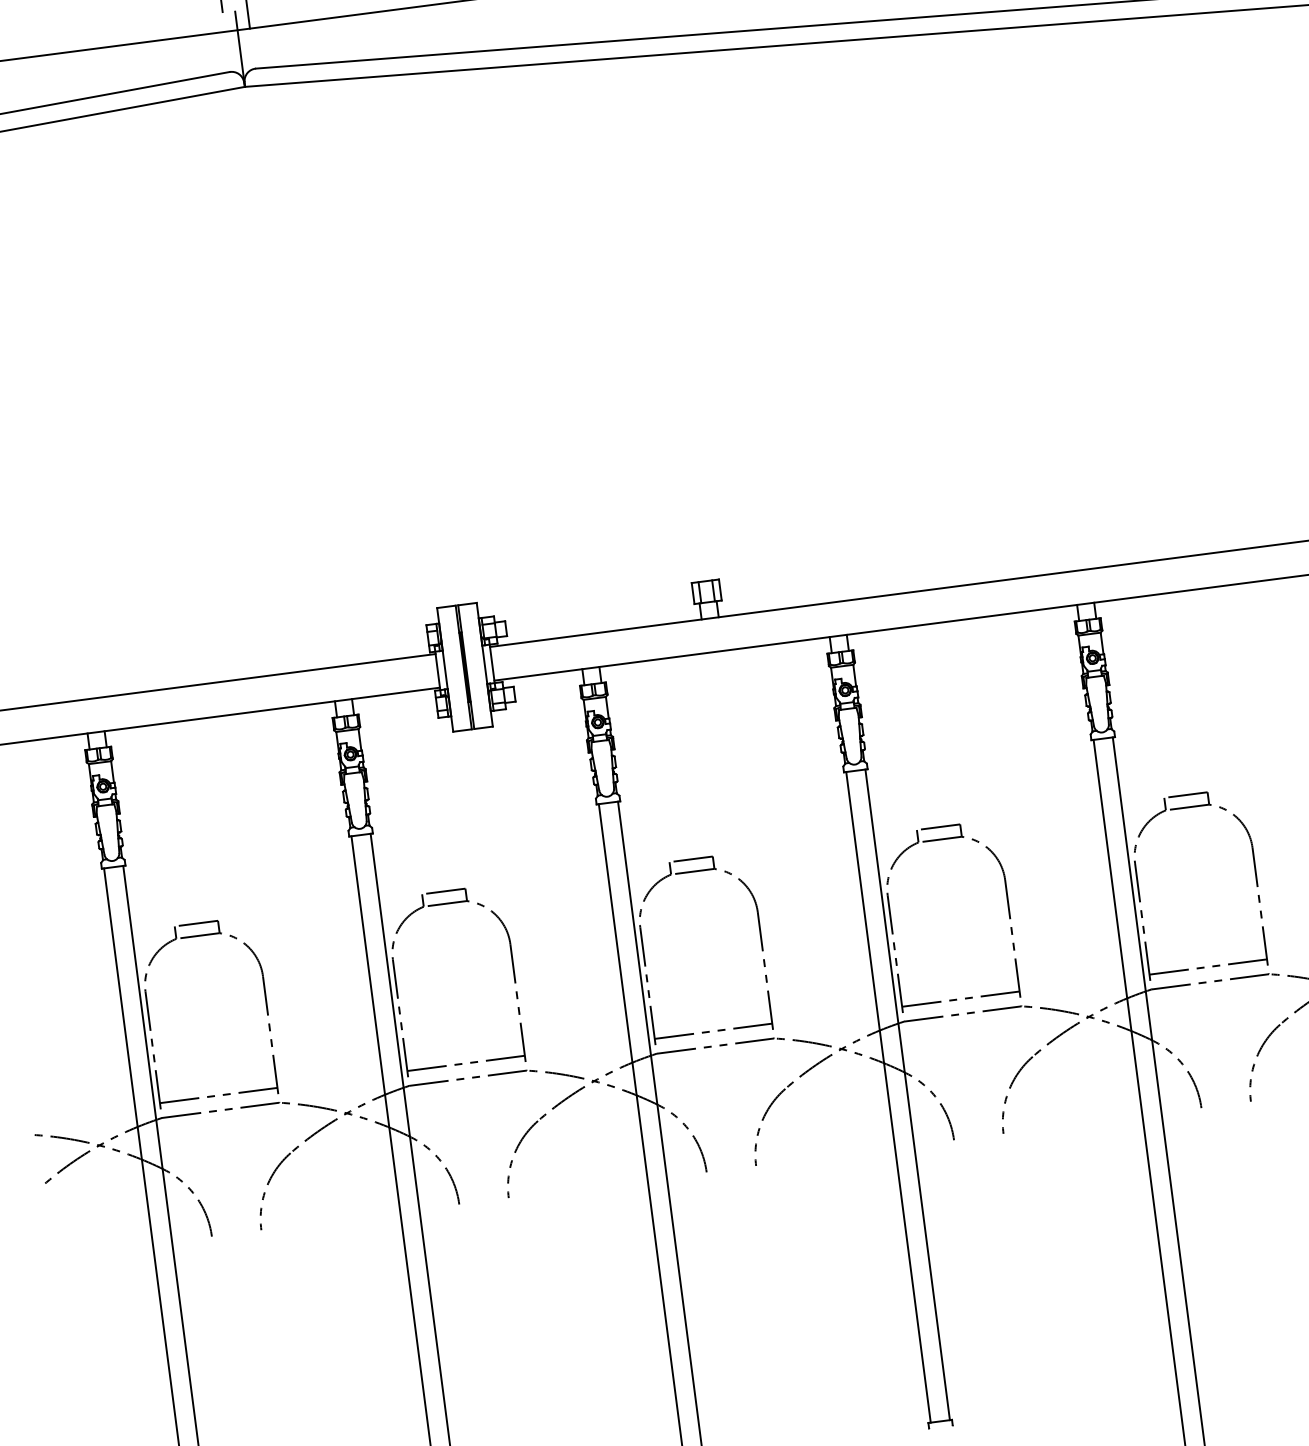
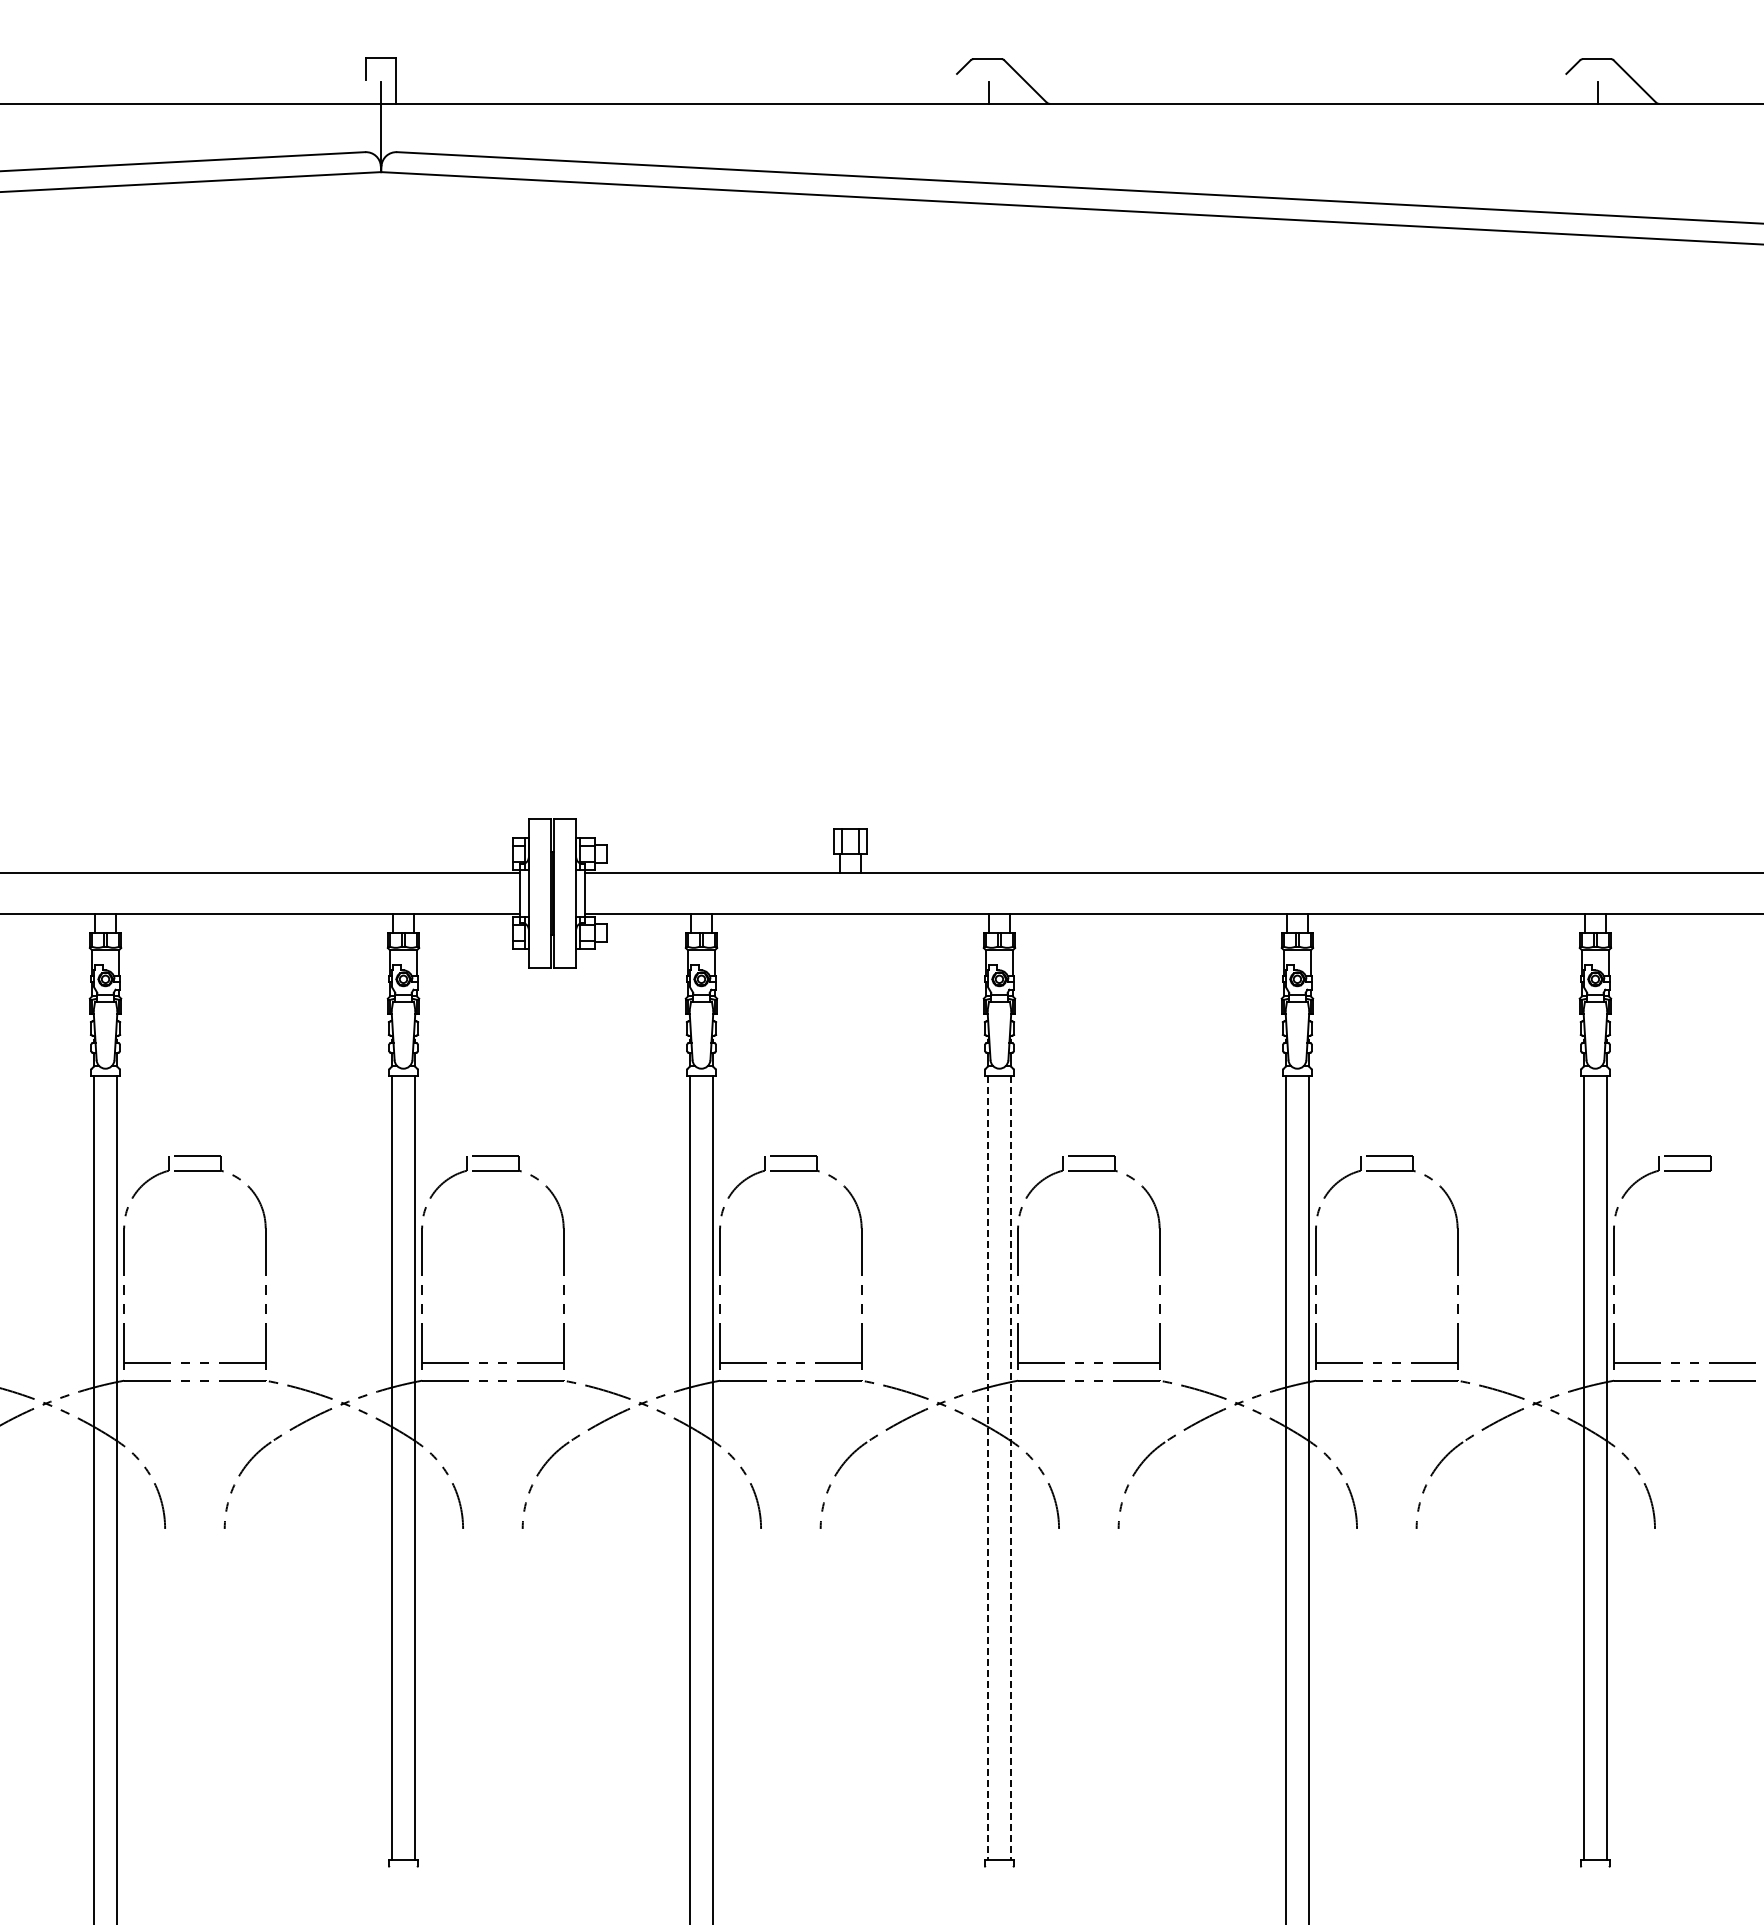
line: (908, 1095) -> (1011, 1468), solid -> dashed
line: (888, 1097) -> (988, 1468), solid -> dashed

